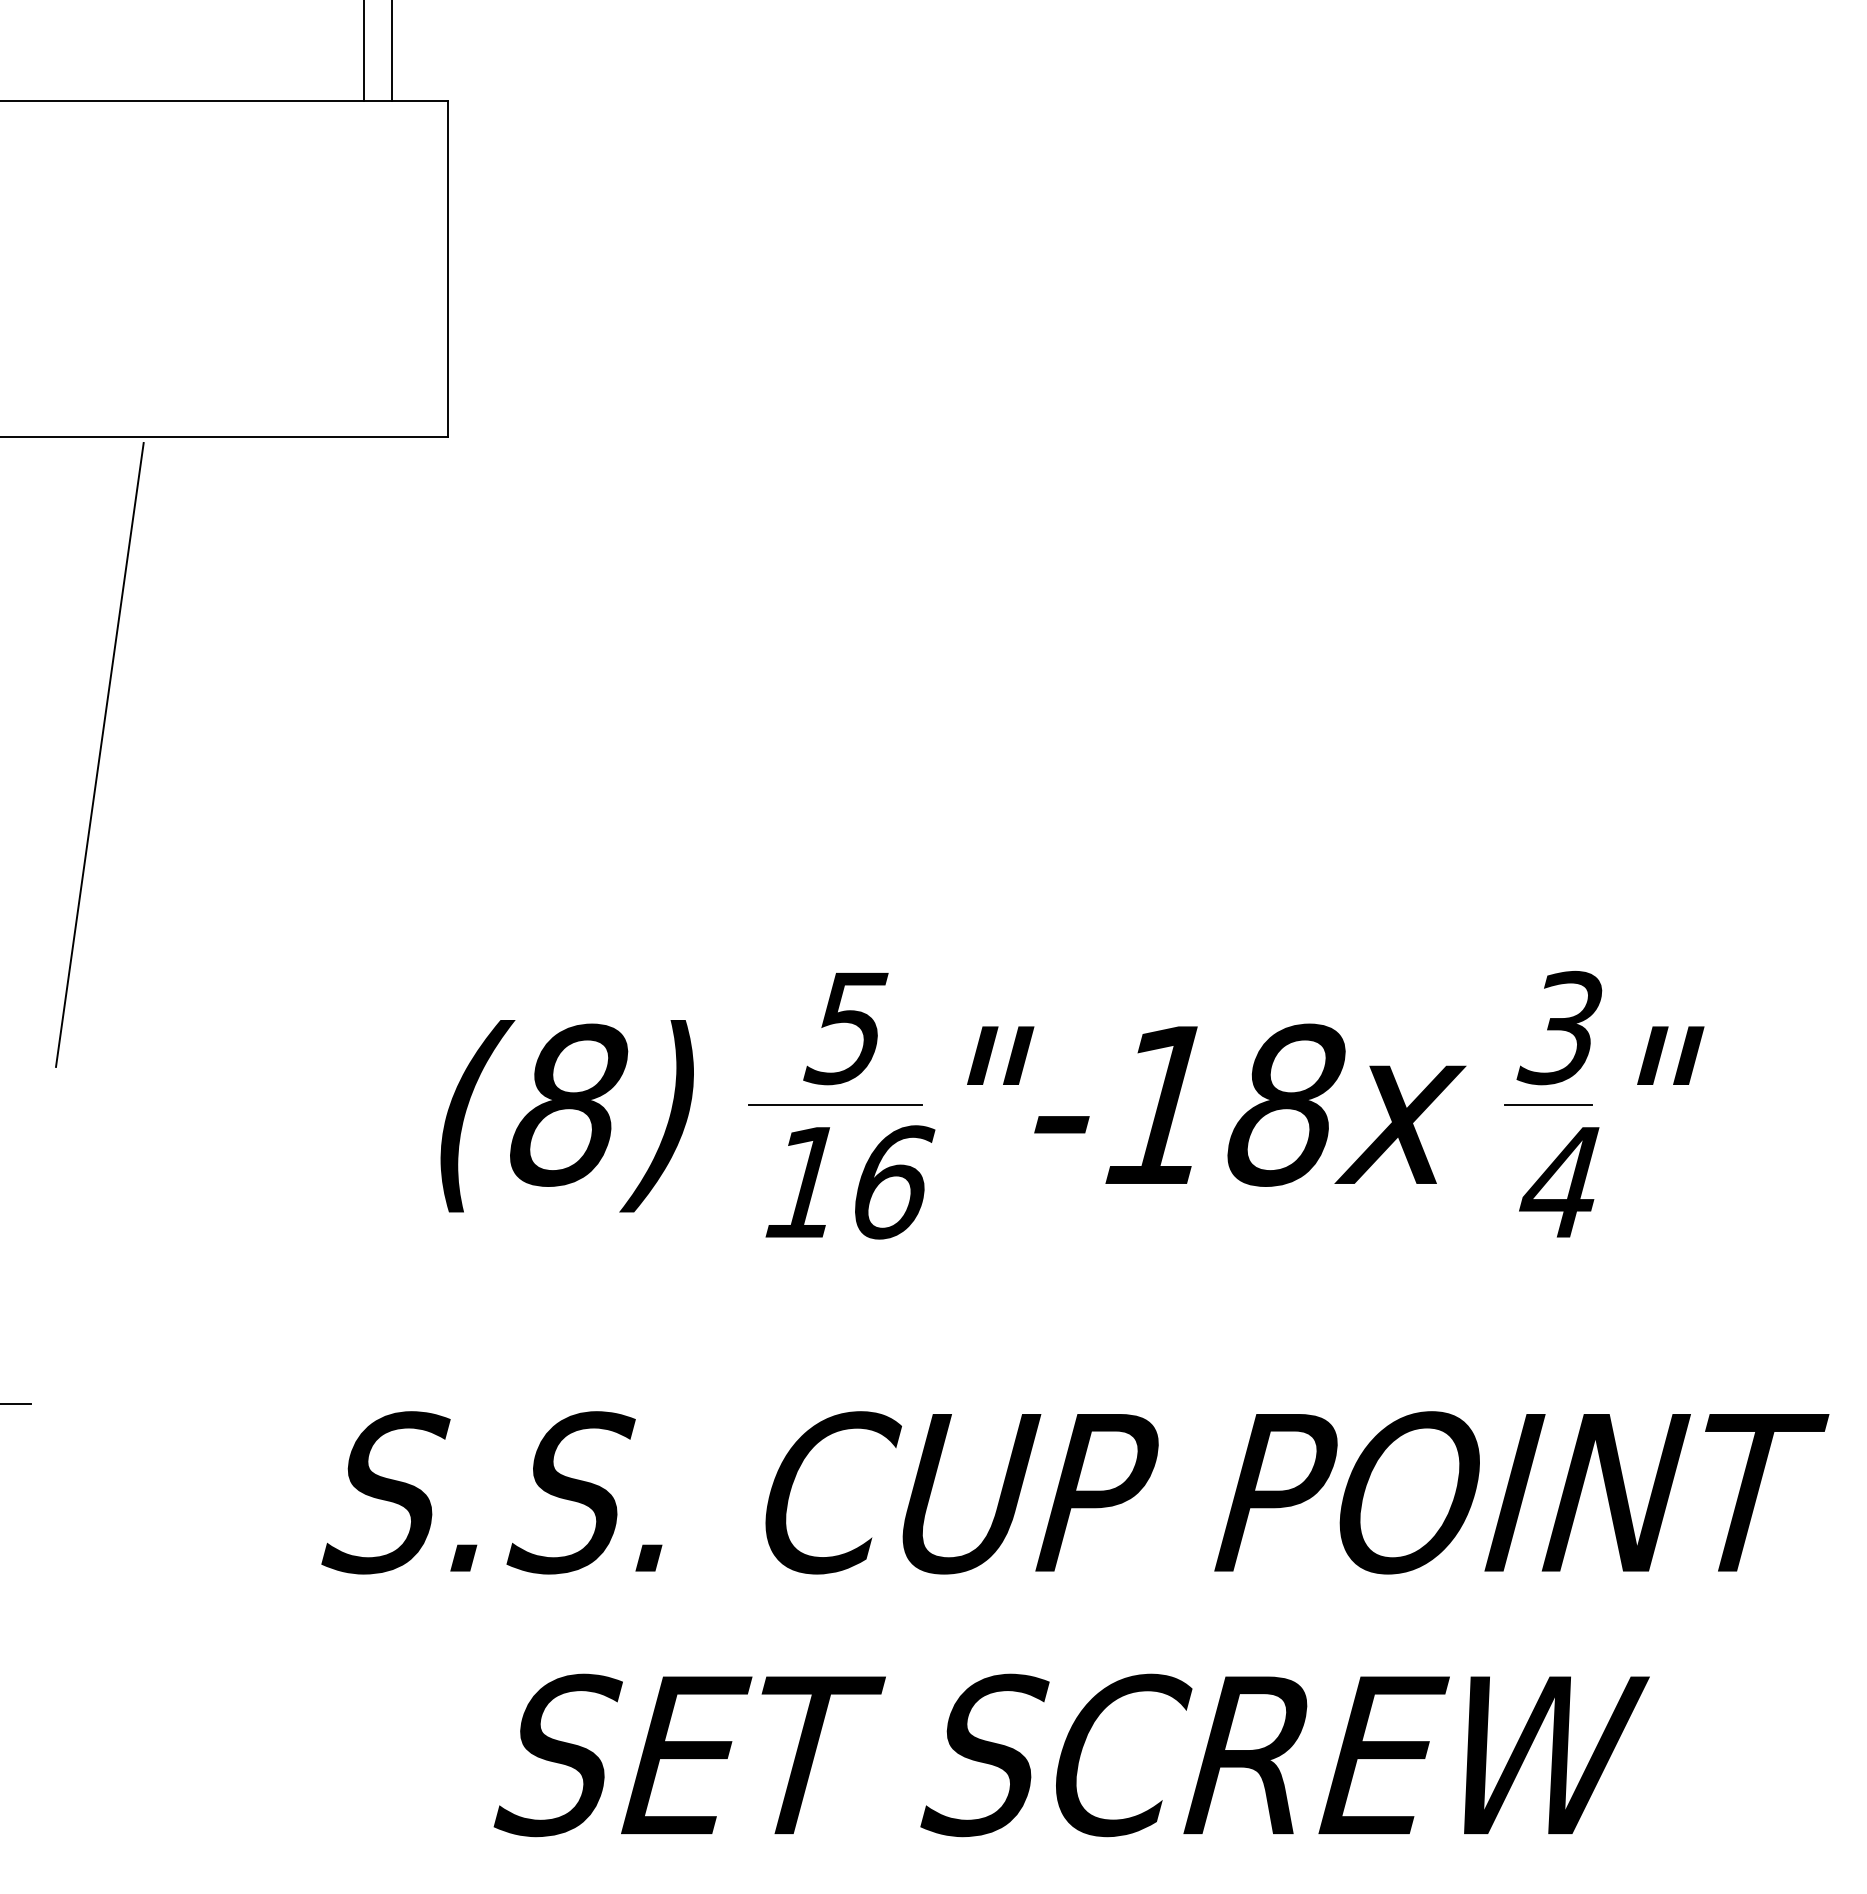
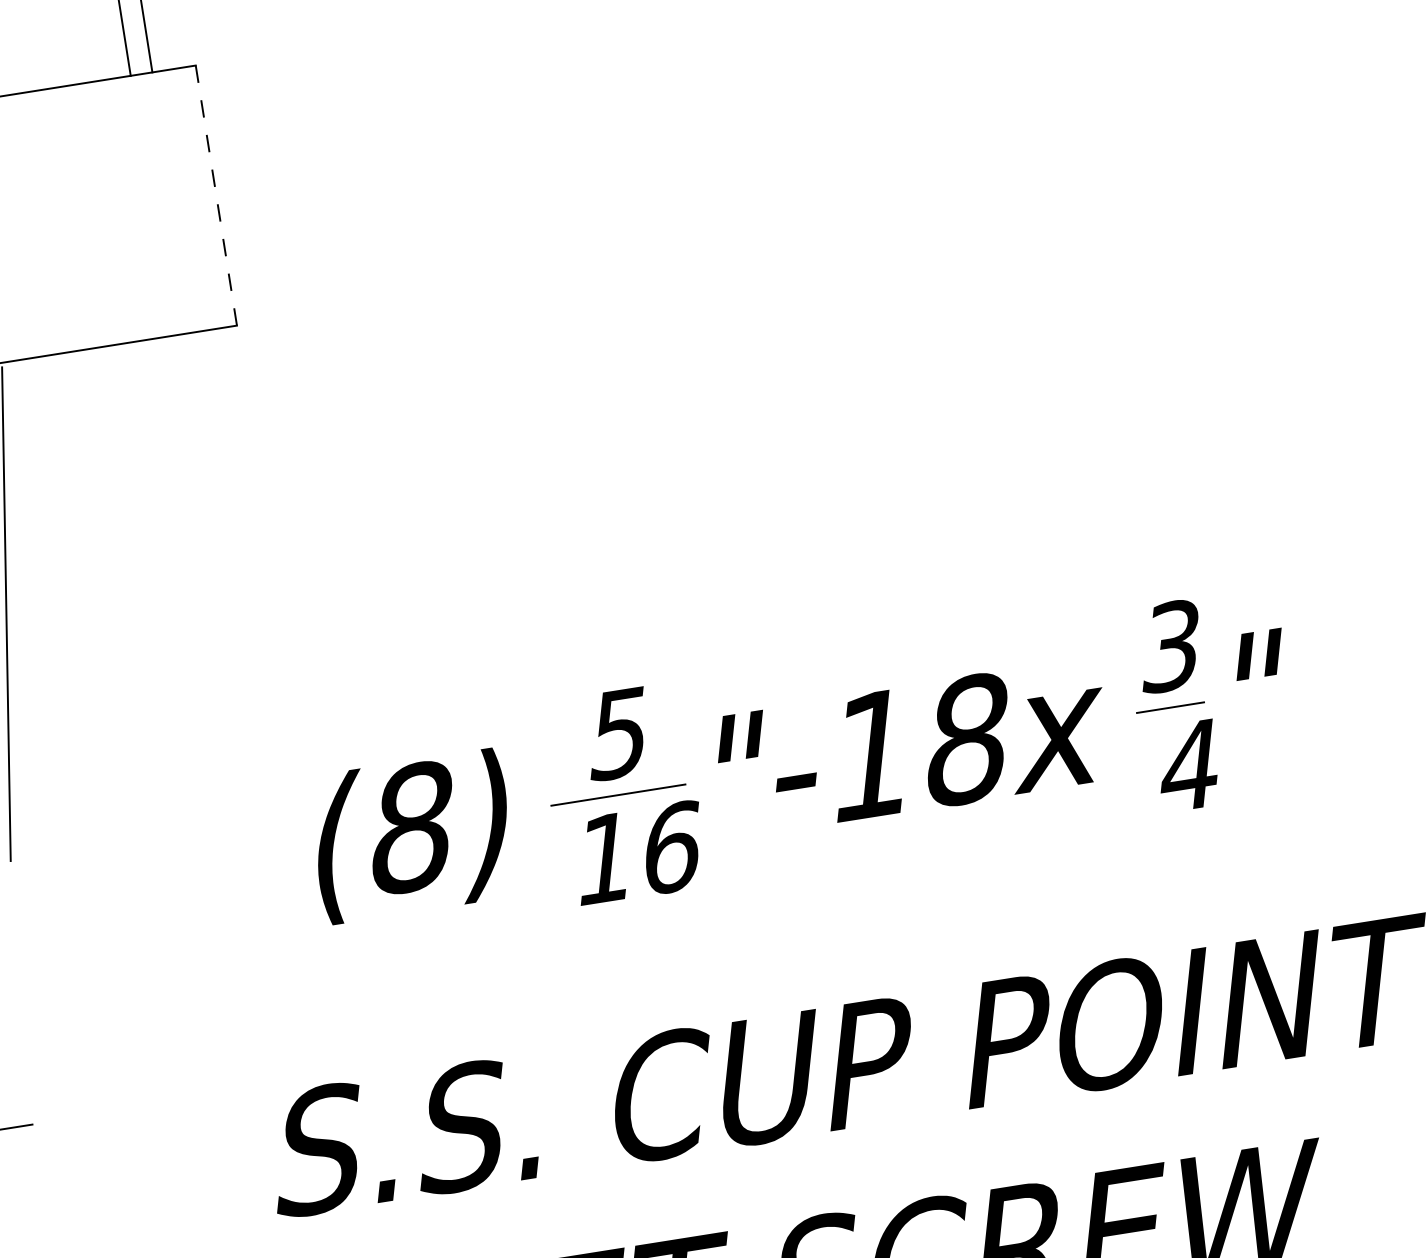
line: (448, 269) -> (216, 195), solid -> dashed

